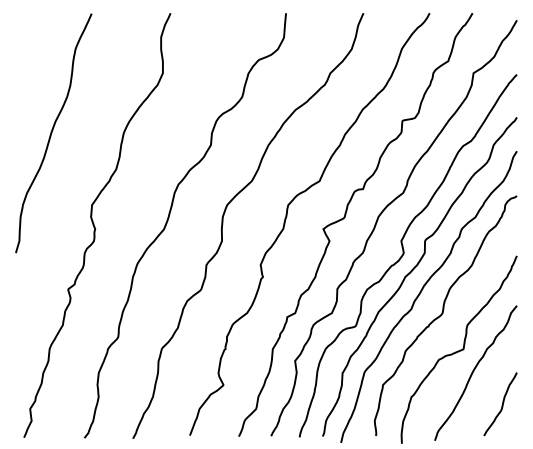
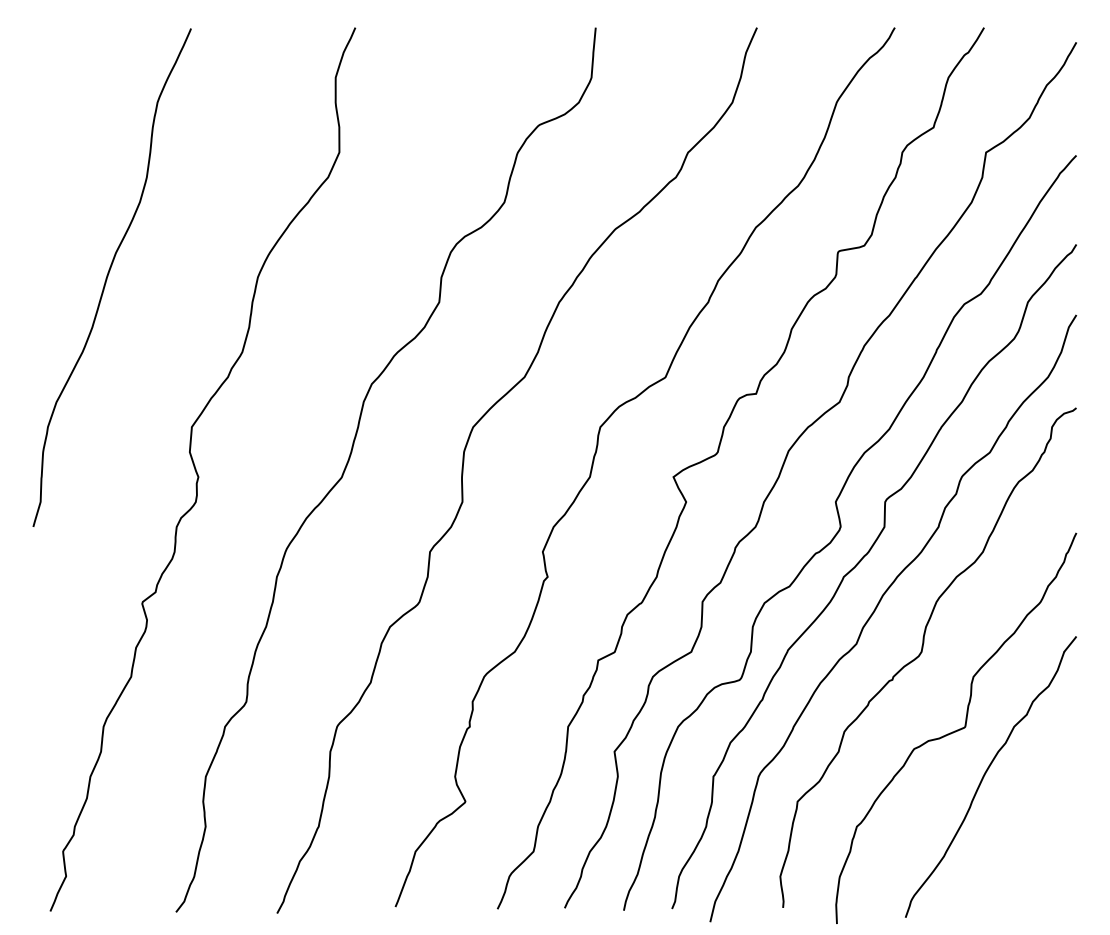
curve: (501, 405) -> (1044, 844), removed

